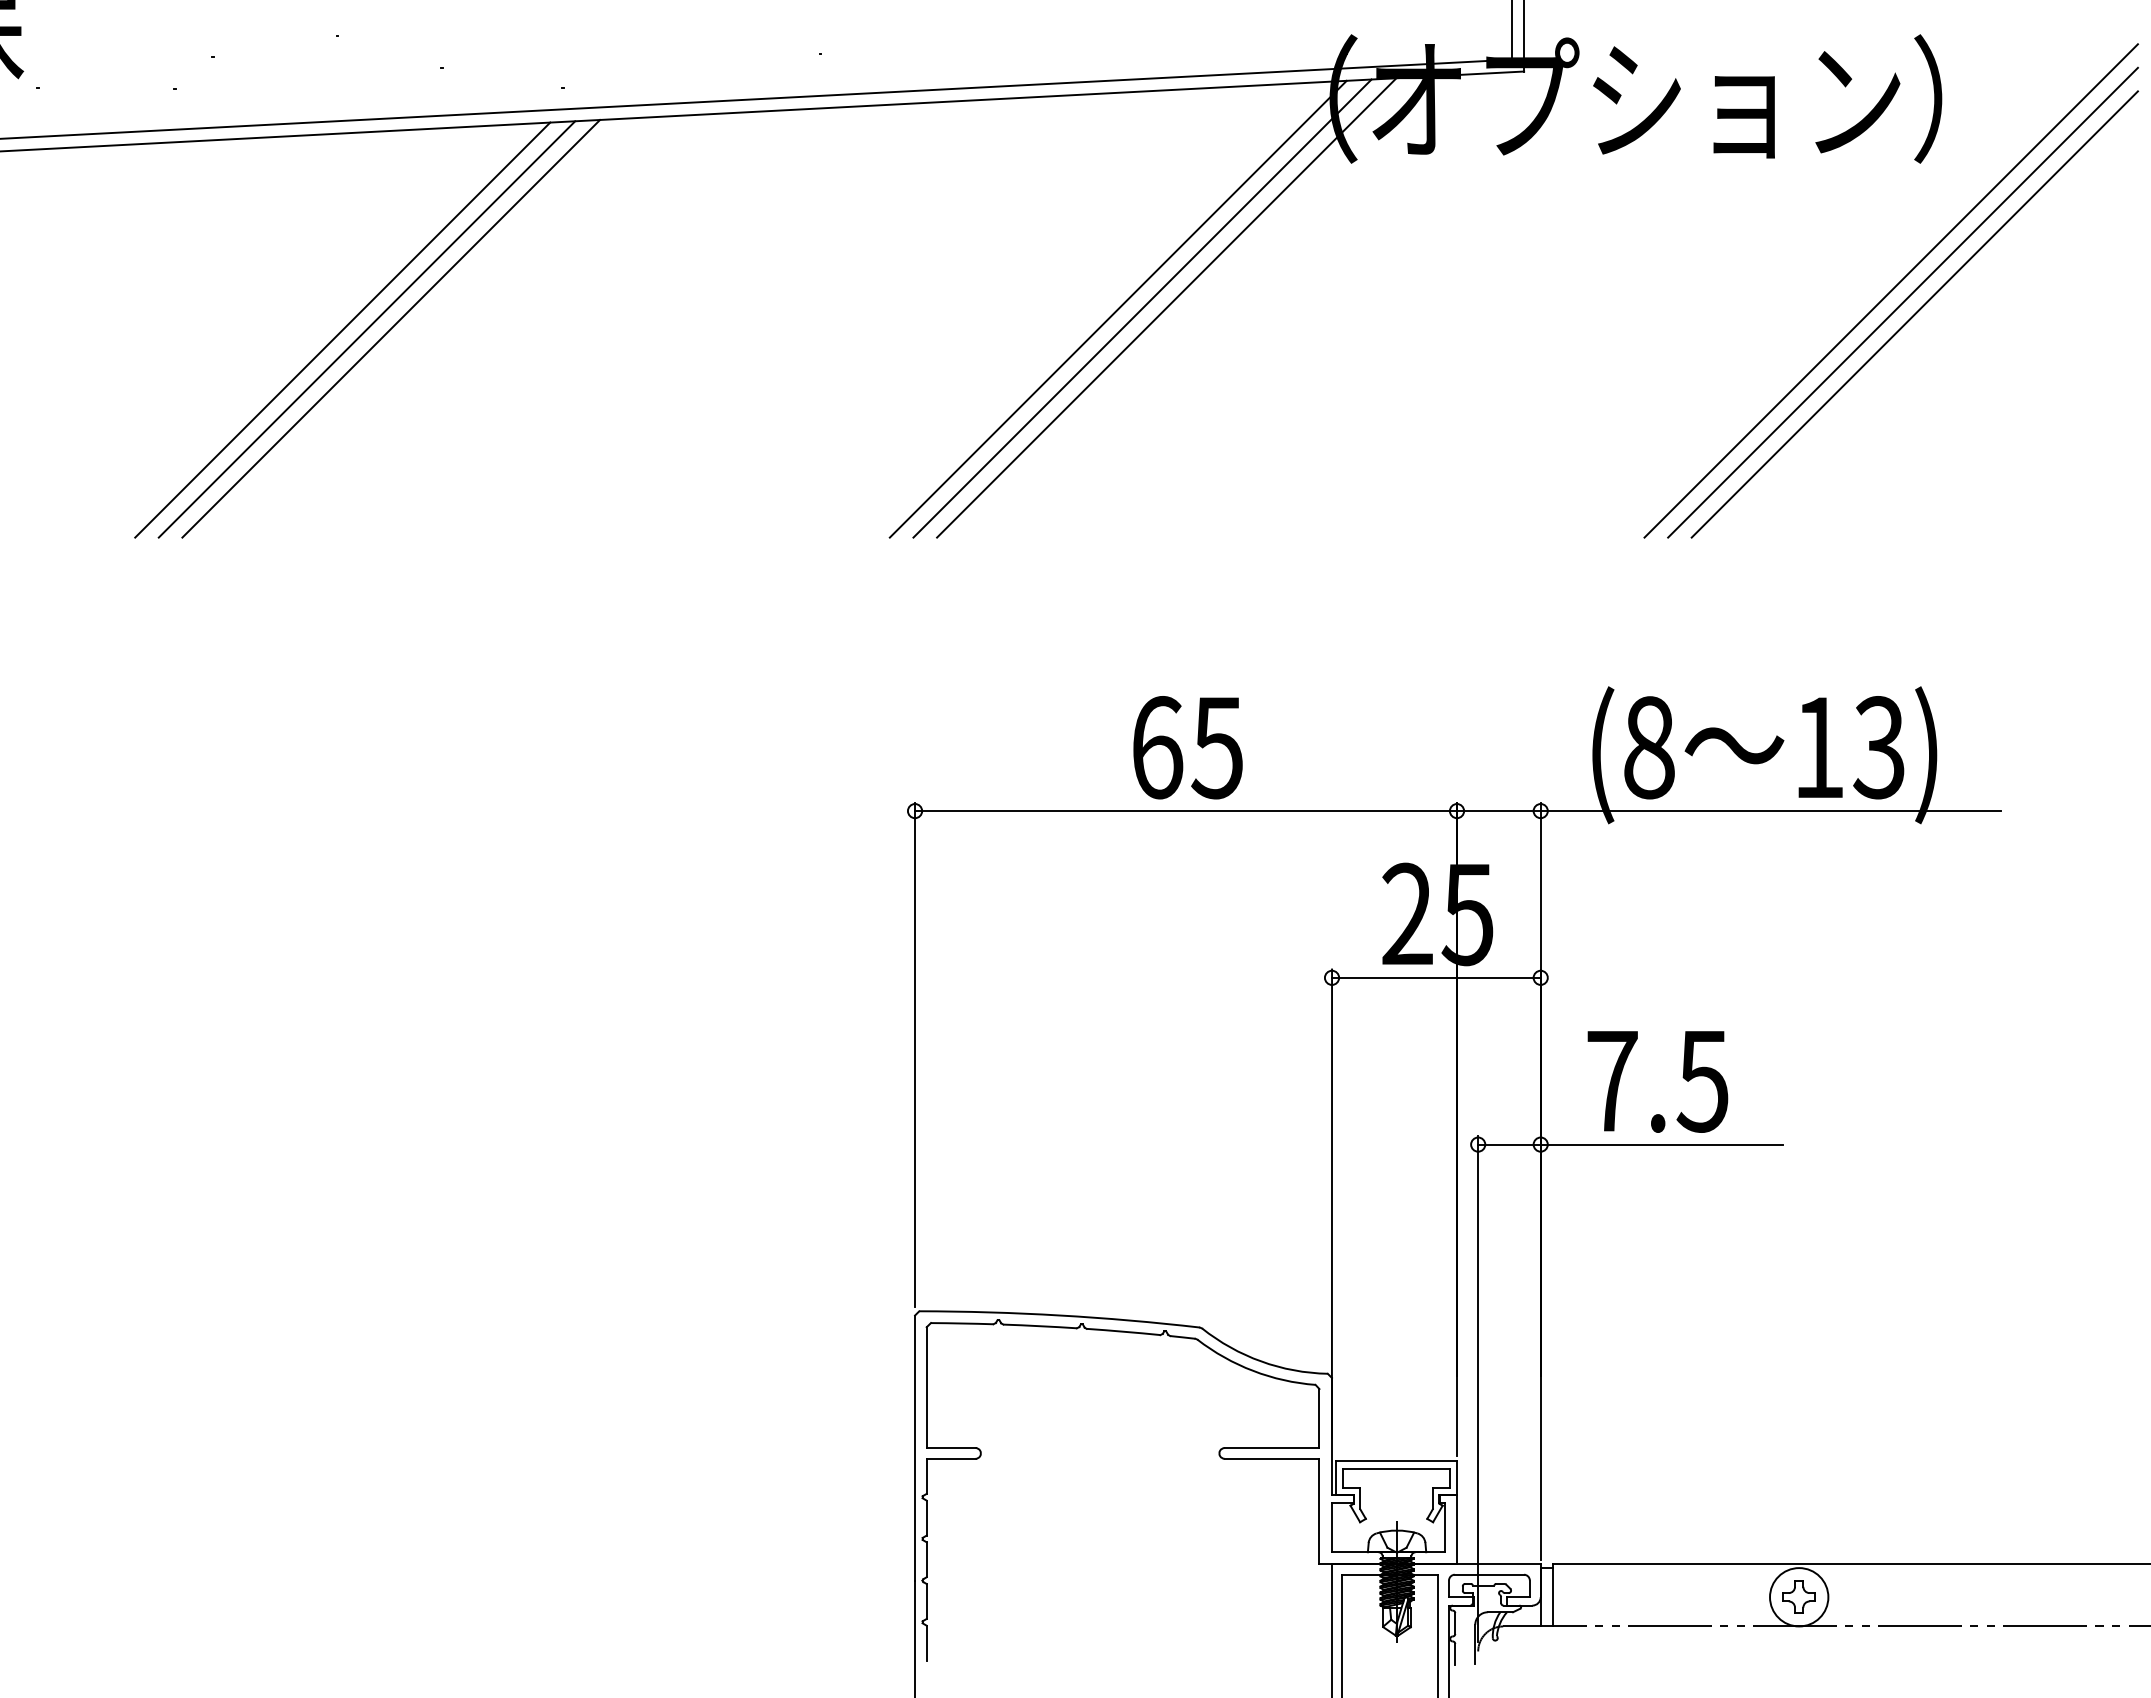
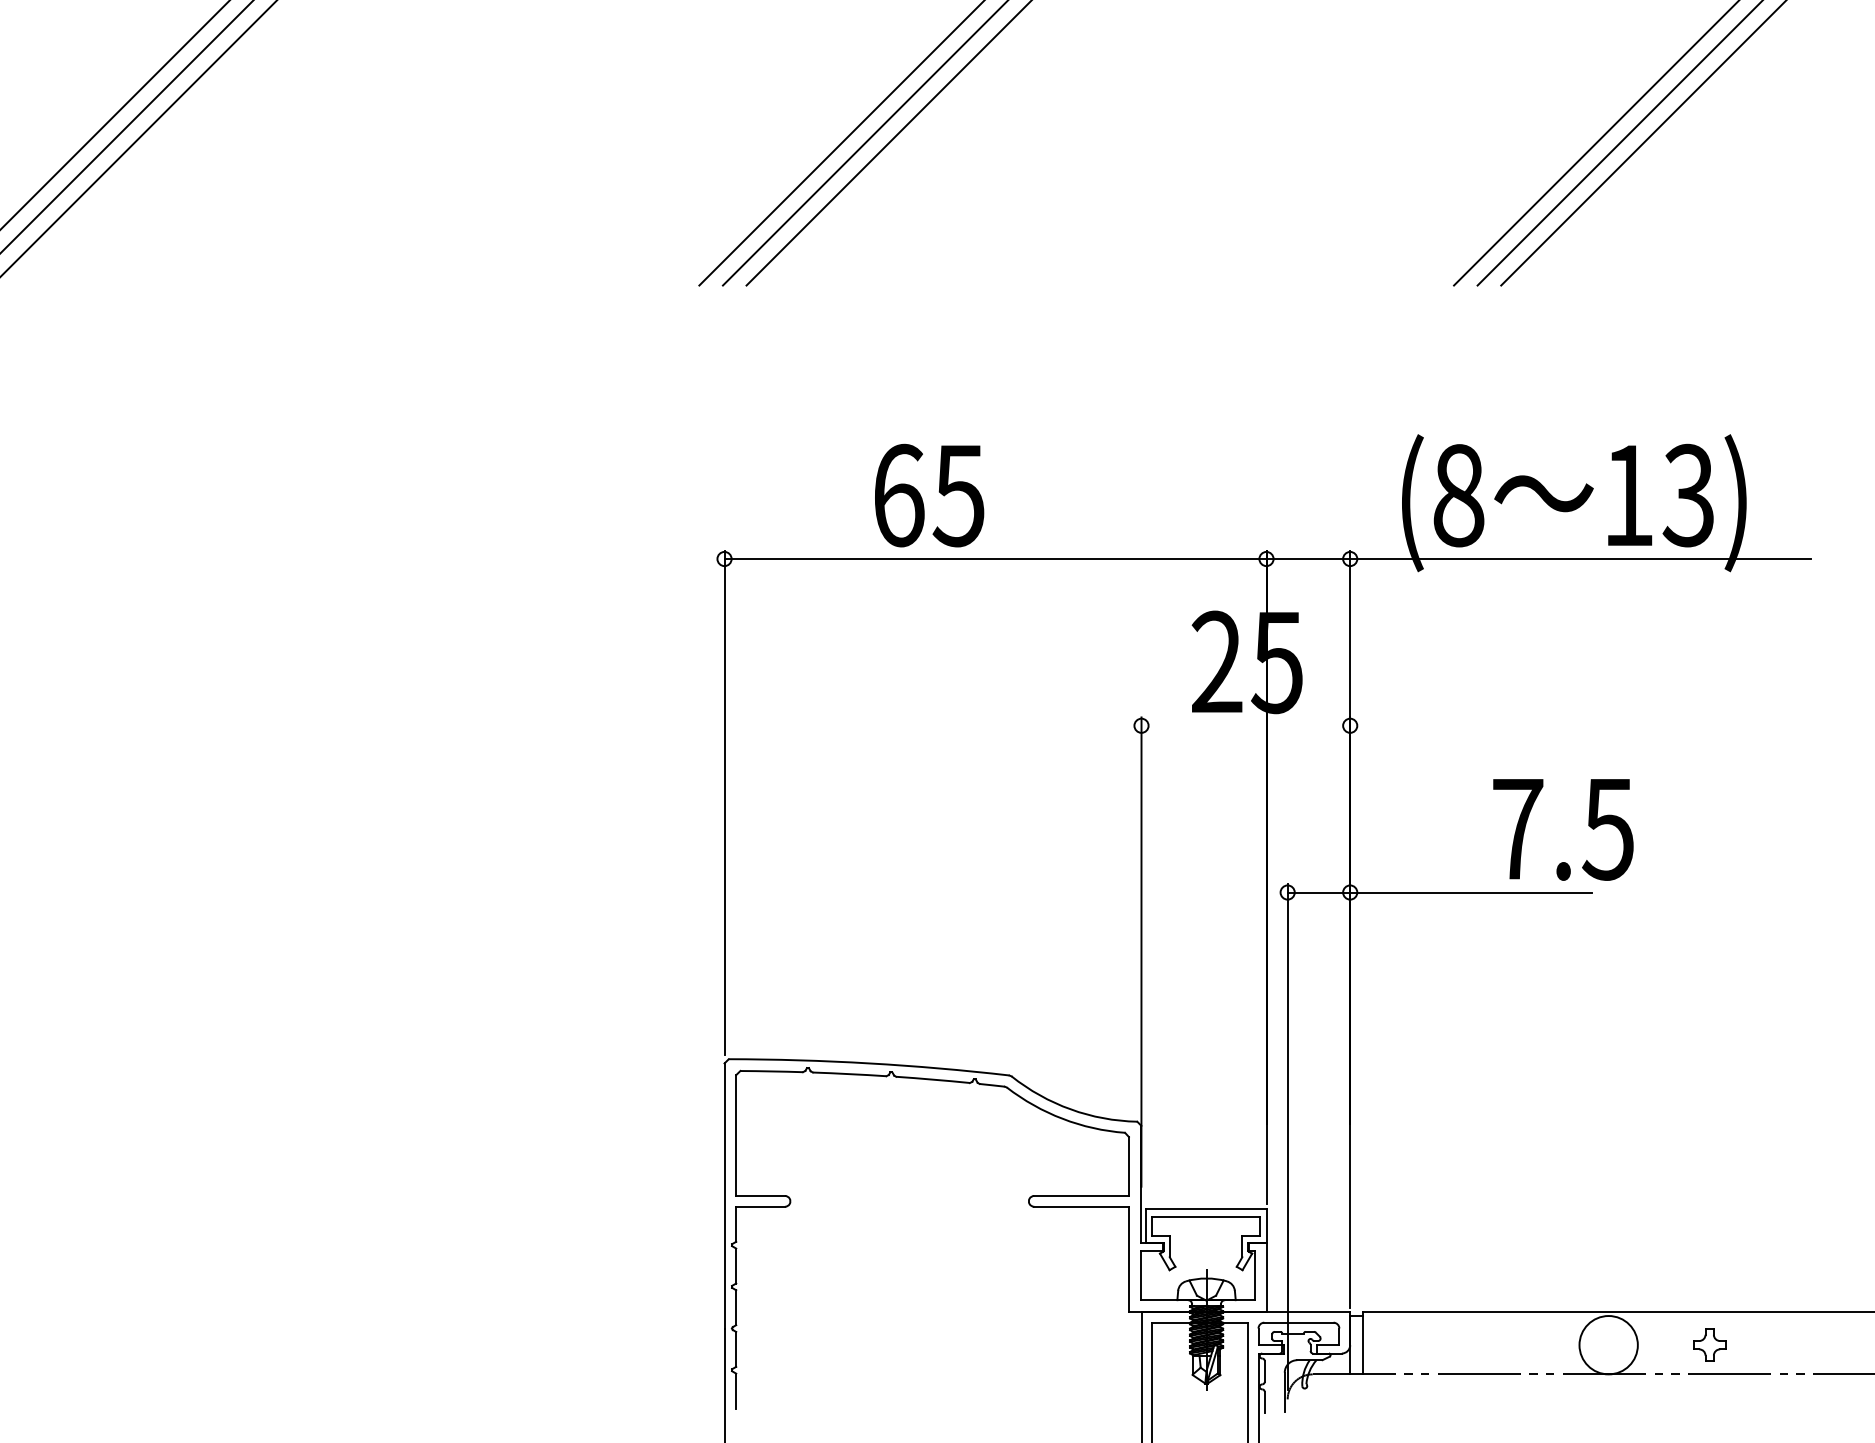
text: (1187, 747) -> (928, 495), moved
line: (1436, 977) -> (1245, 725), removed
text: (1657, 1081) -> (1562, 829), moved
part: (1798, 1596) -> (1708, 1344), moved

